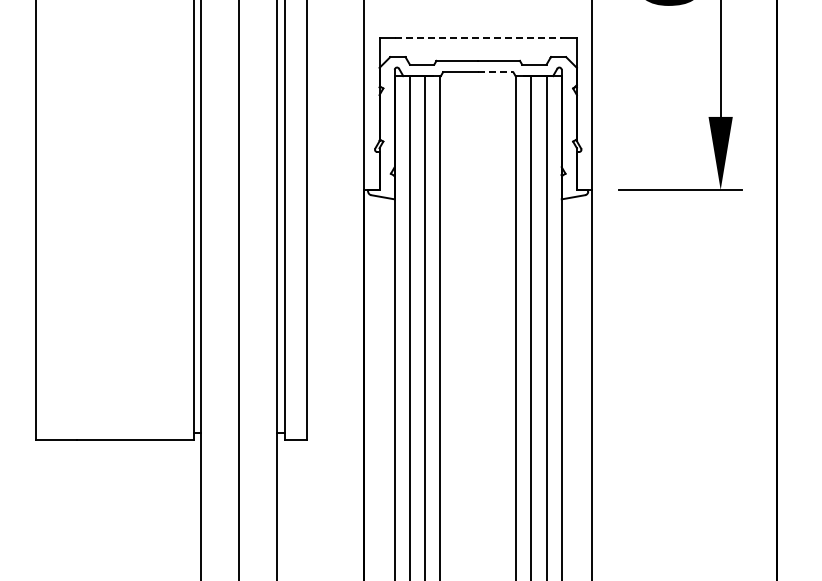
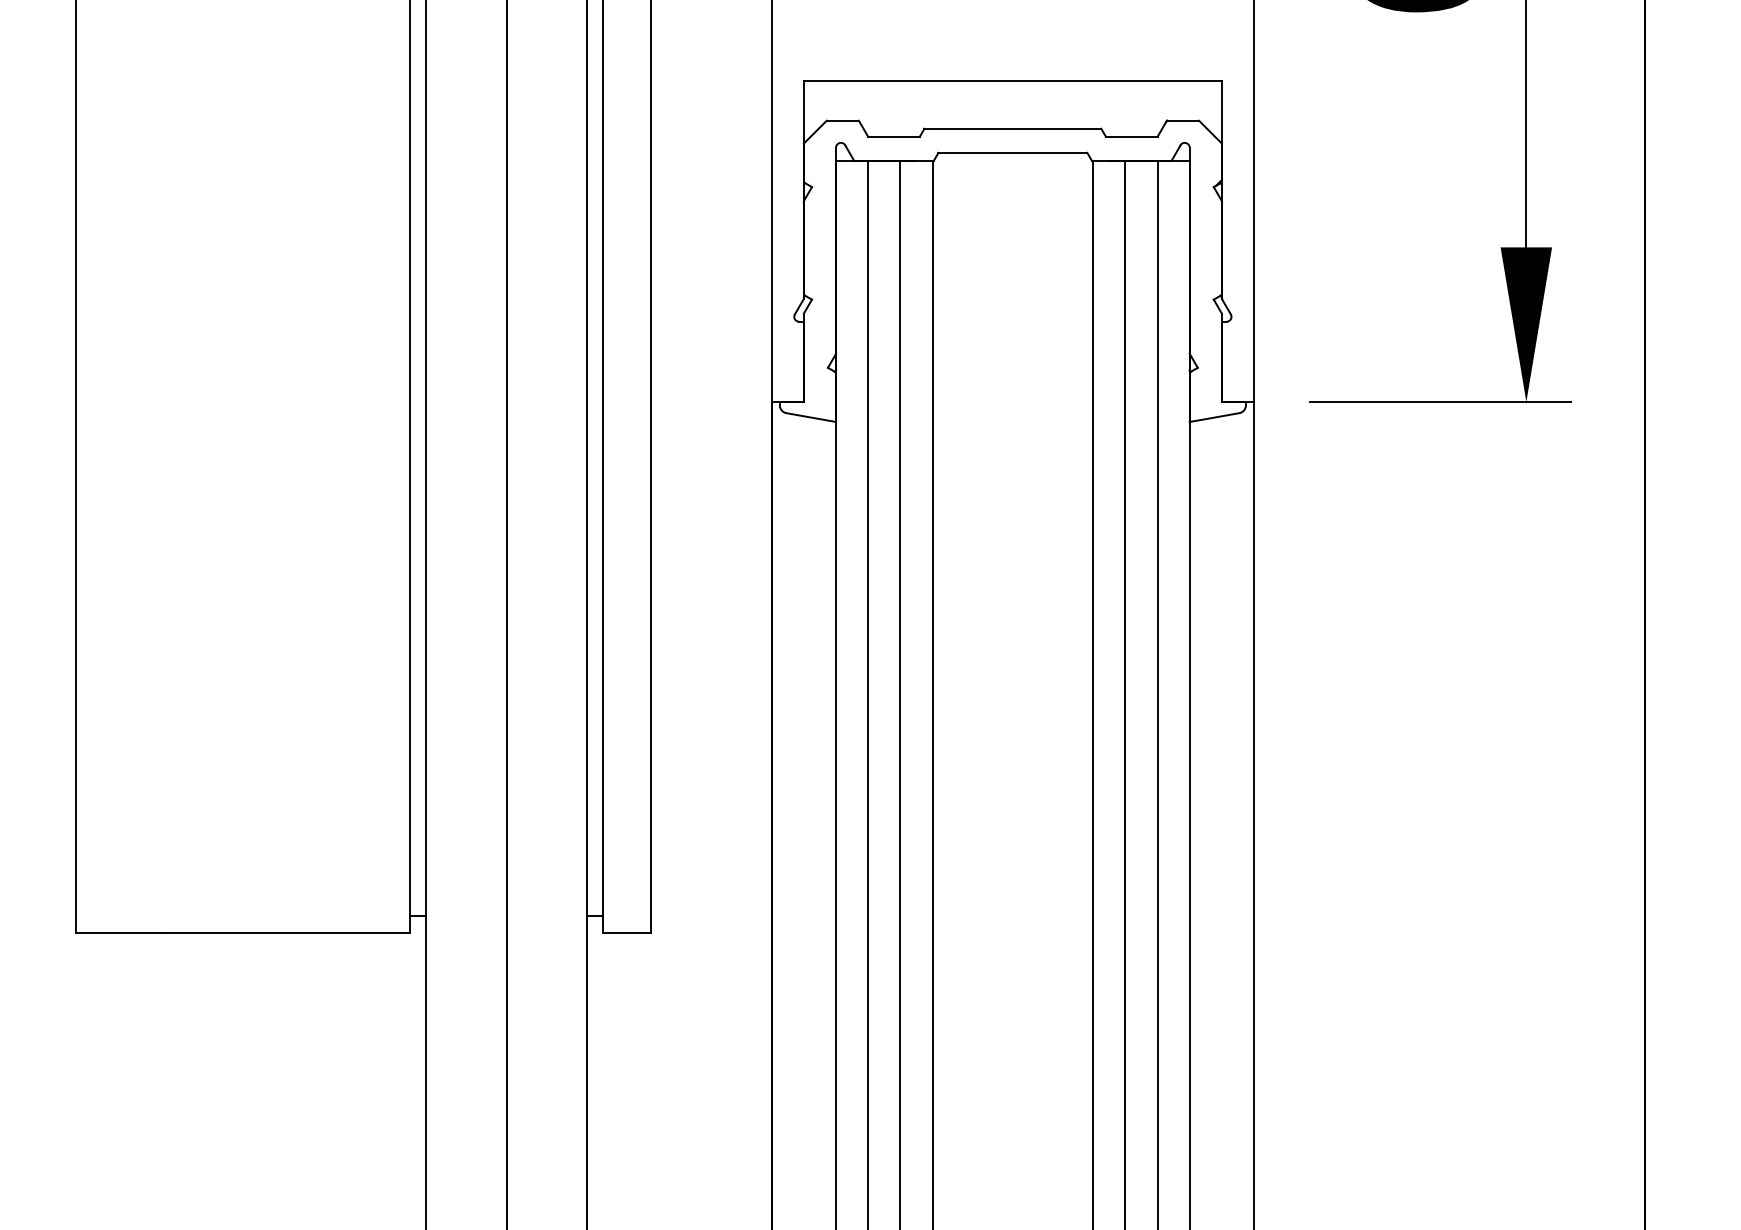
line: (478, 38) -> (1013, 81), dashed -> solid
line: (495, 72) -> (1049, 153), dashed -> solid

